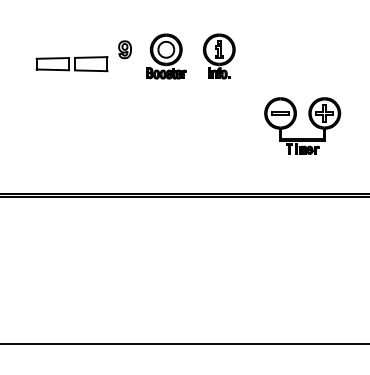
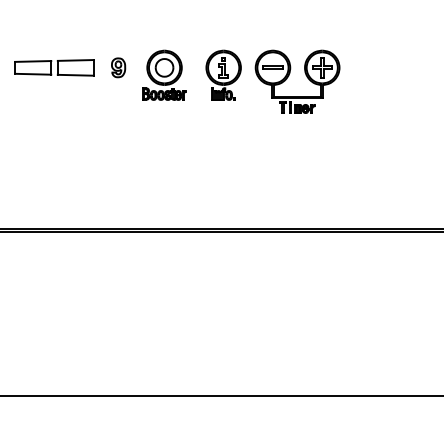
part: (72, 63) -> (54, 67), moved
part: (294, 122) -> (288, 77), moved

